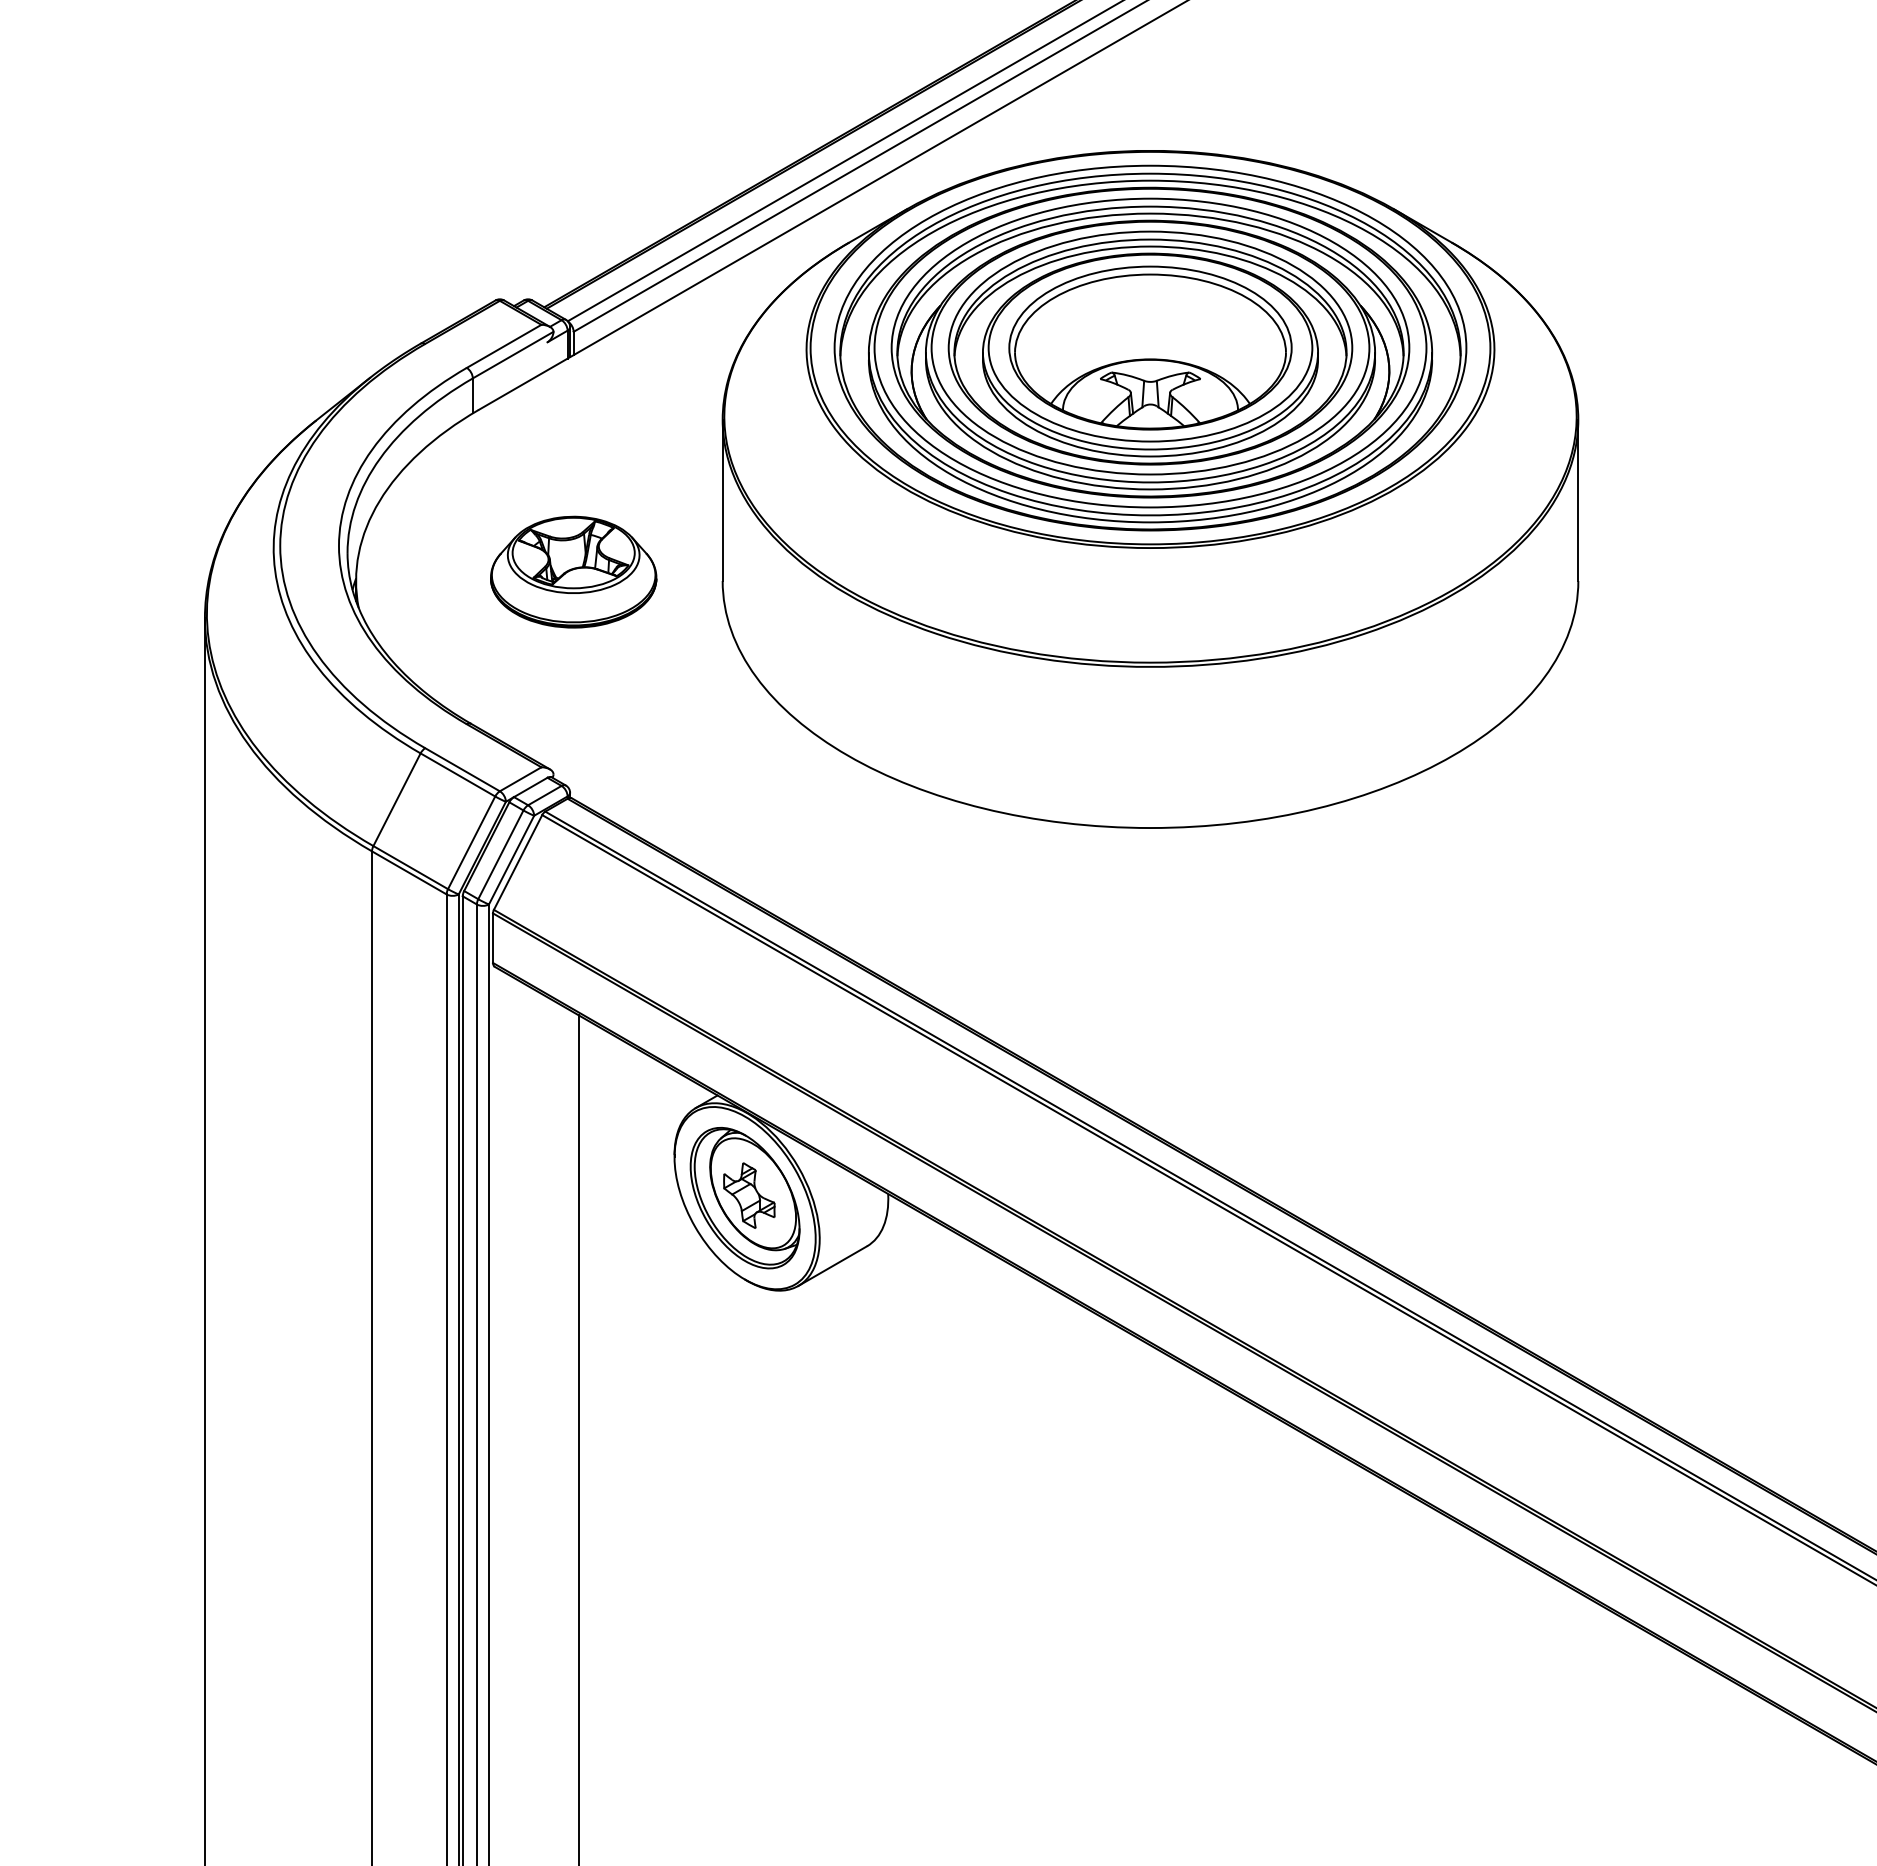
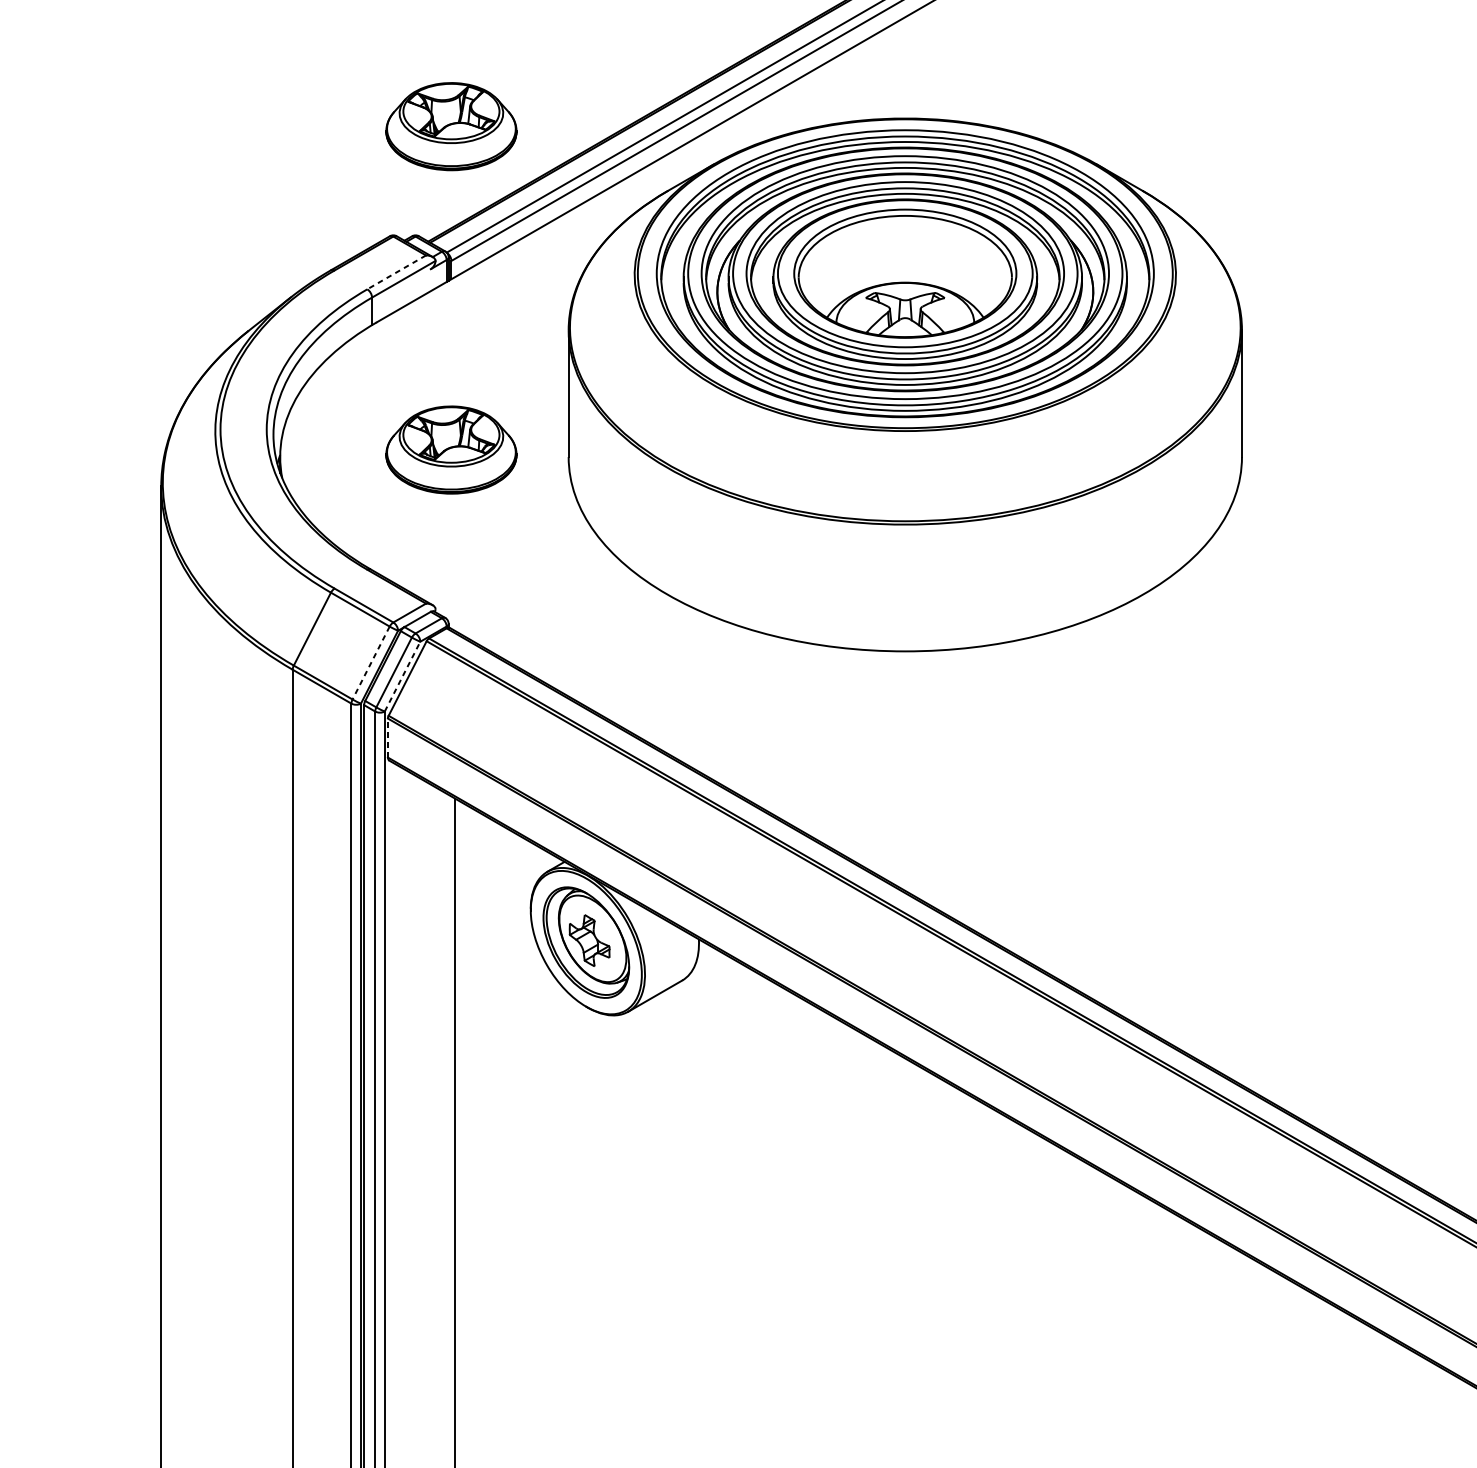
part: (573, 160) -> (451, 126), added
line: (503, 346) -> (396, 272), solid -> dashed
line: (471, 842) -> (371, 662), solid -> dashed
line: (511, 860) -> (402, 676), solid -> dashed
line: (493, 938) -> (388, 738), solid -> dashed

